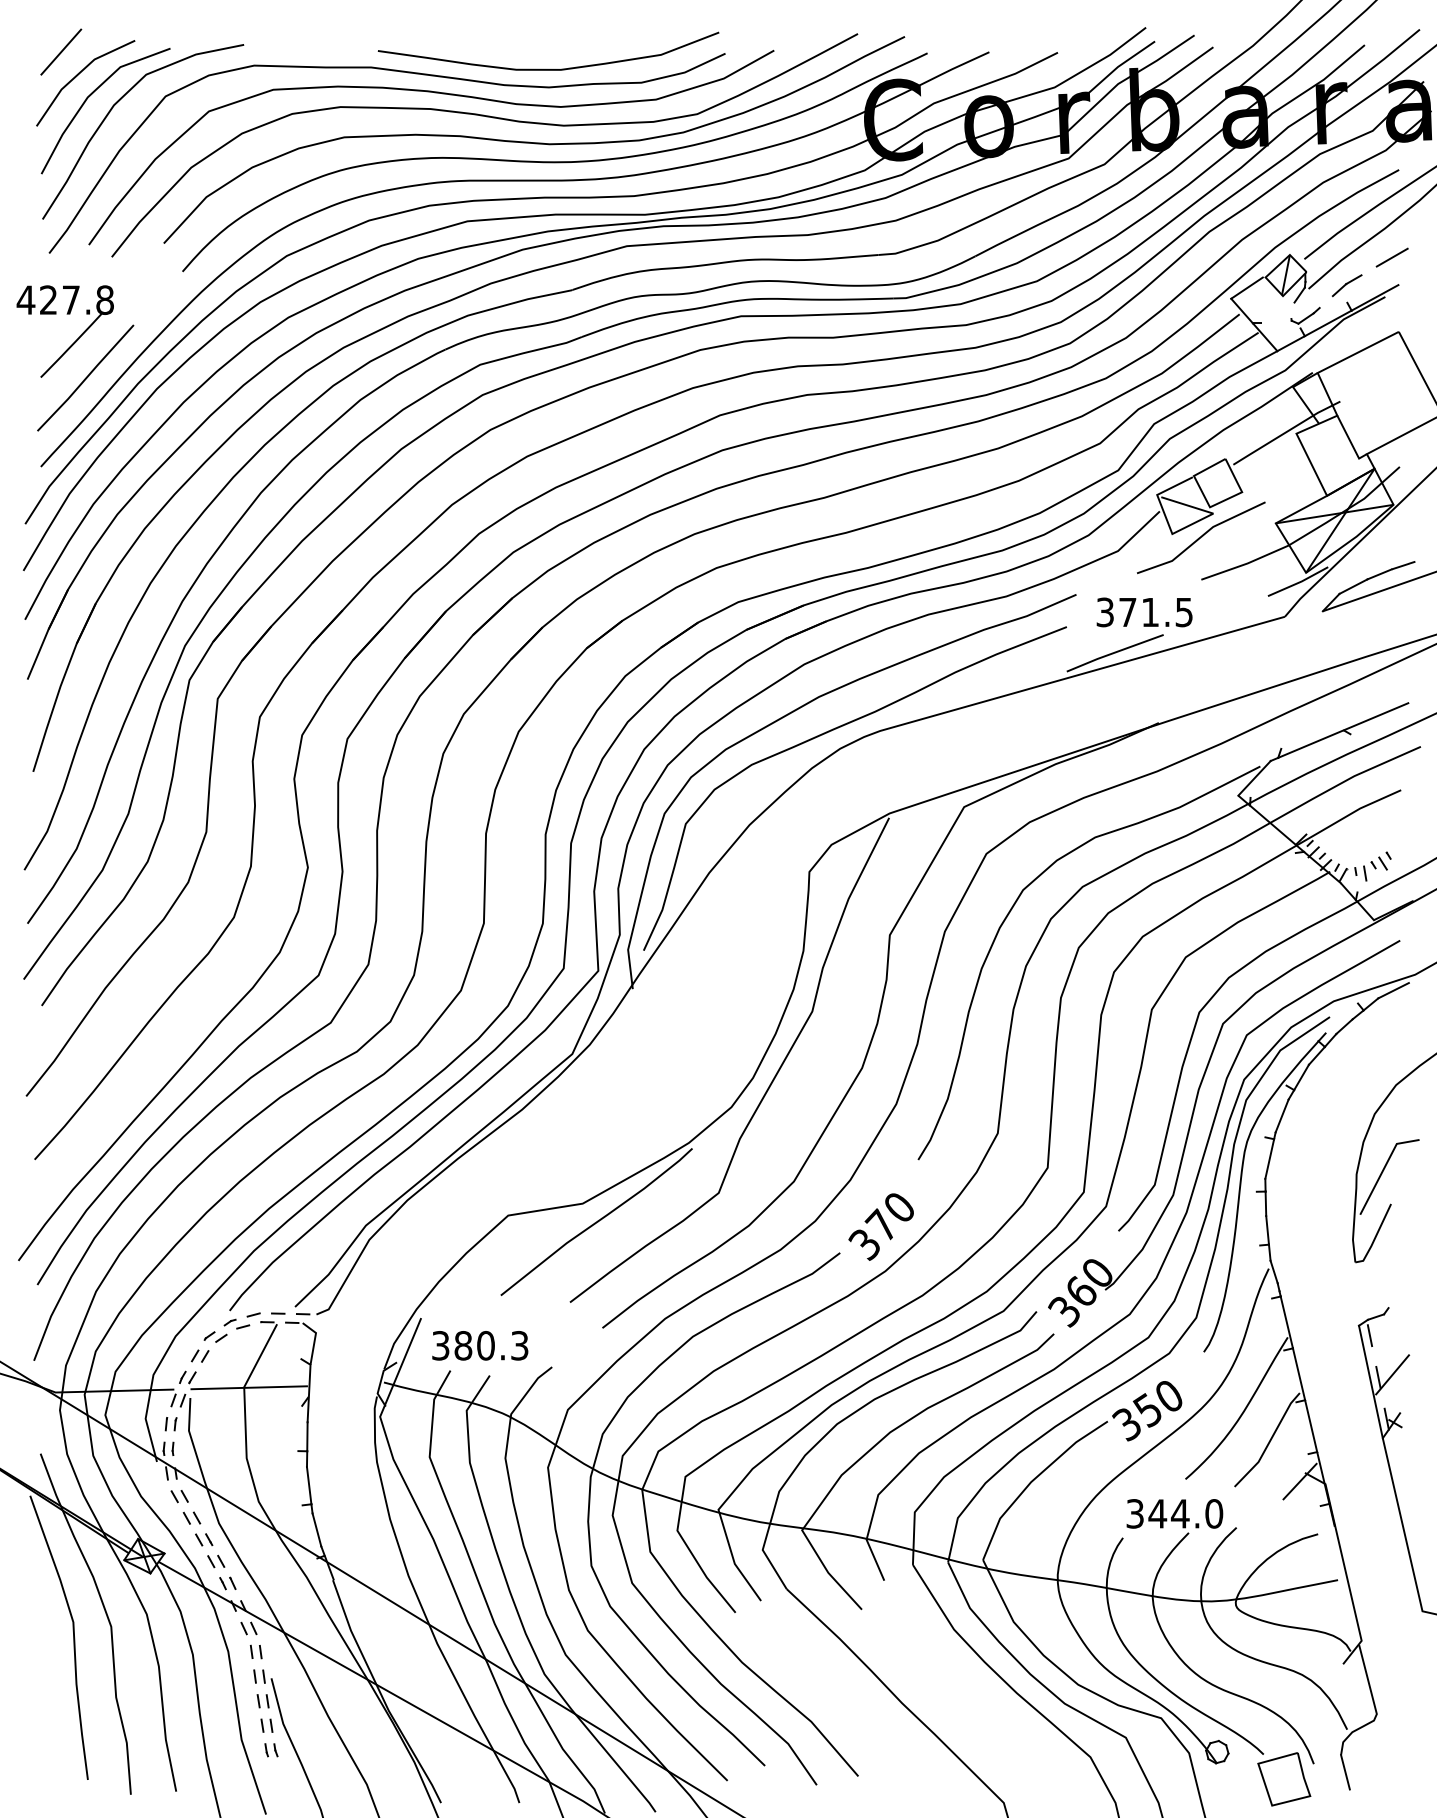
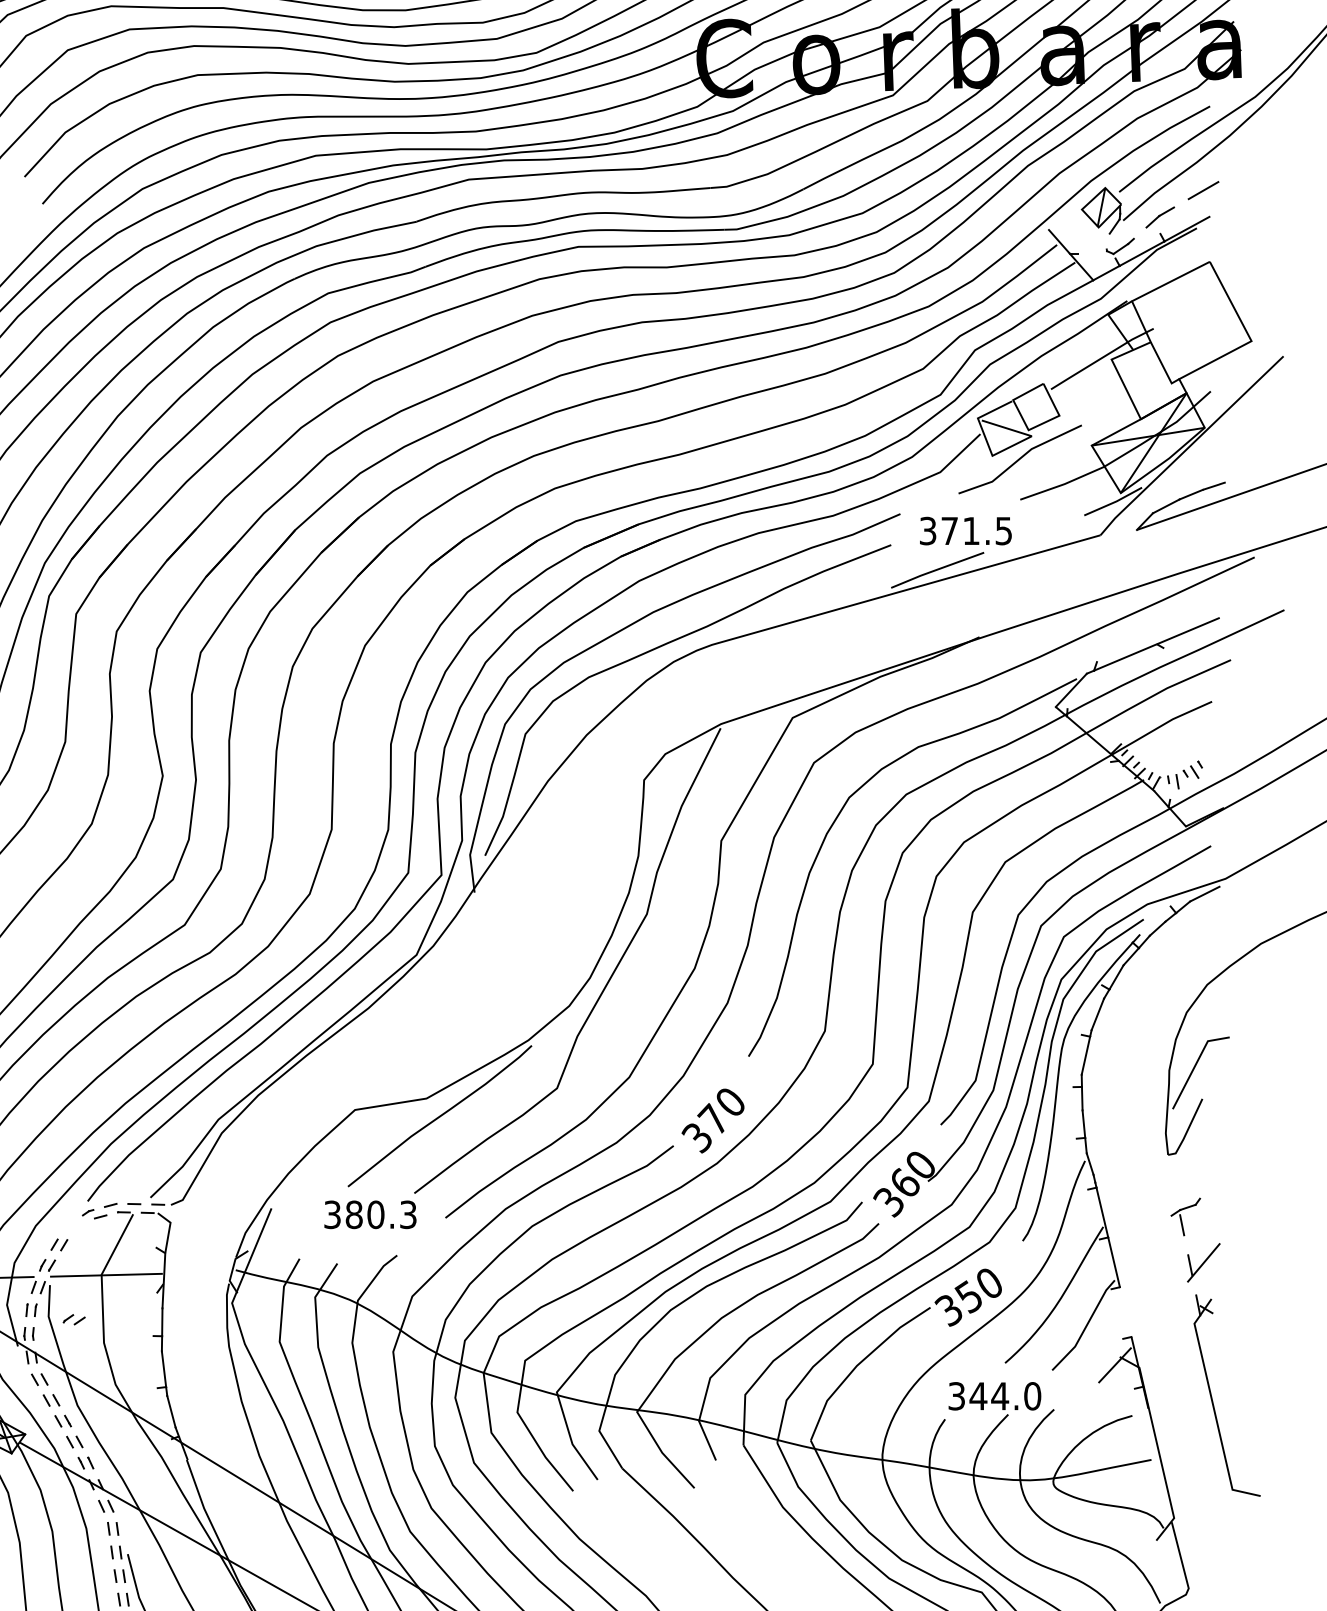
line: (1246, 287) -> (1063, 219), removed
part: (215, 1336) -> (74, 1319), moved
text: (480, 1345) -> (370, 1214), moved
line: (1370, 1381) -> (1182, 1269), removed
line: (1311, 1426) -> (1126, 1312), removed

